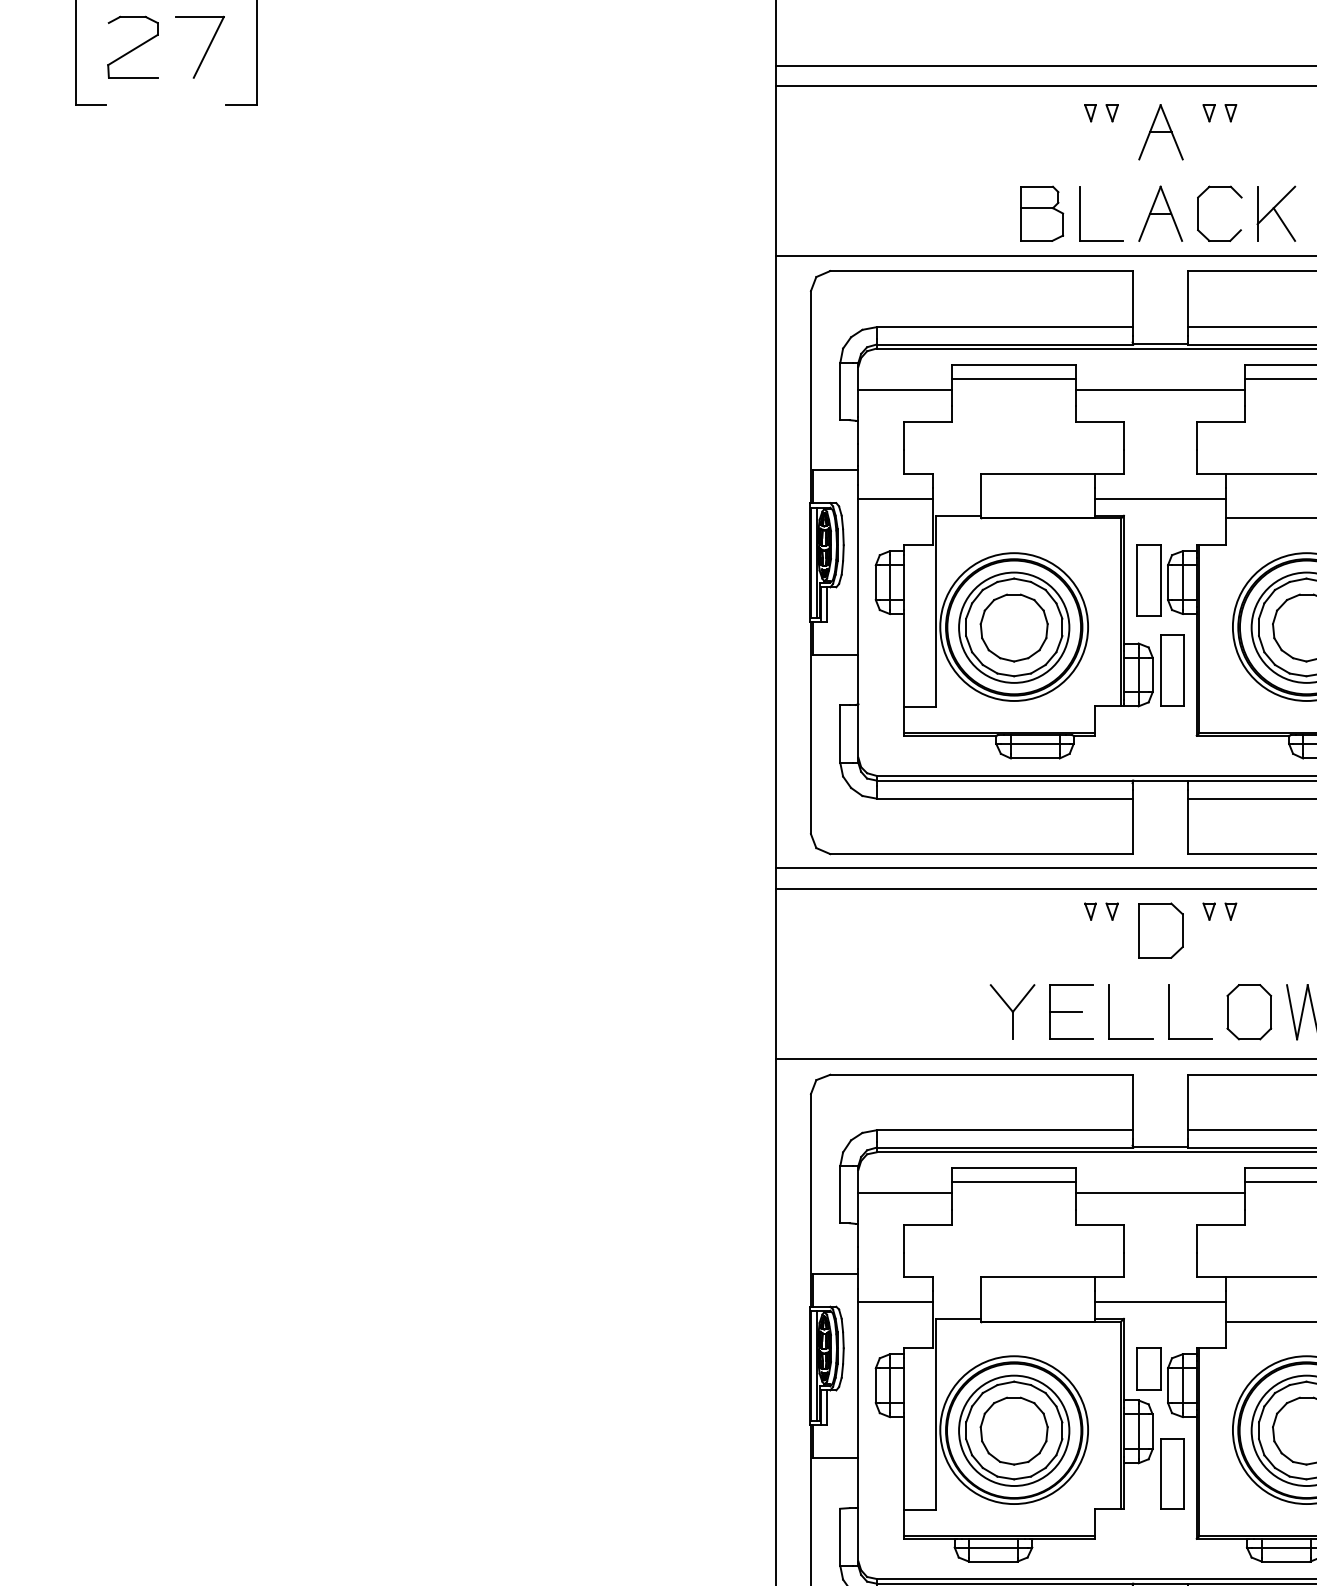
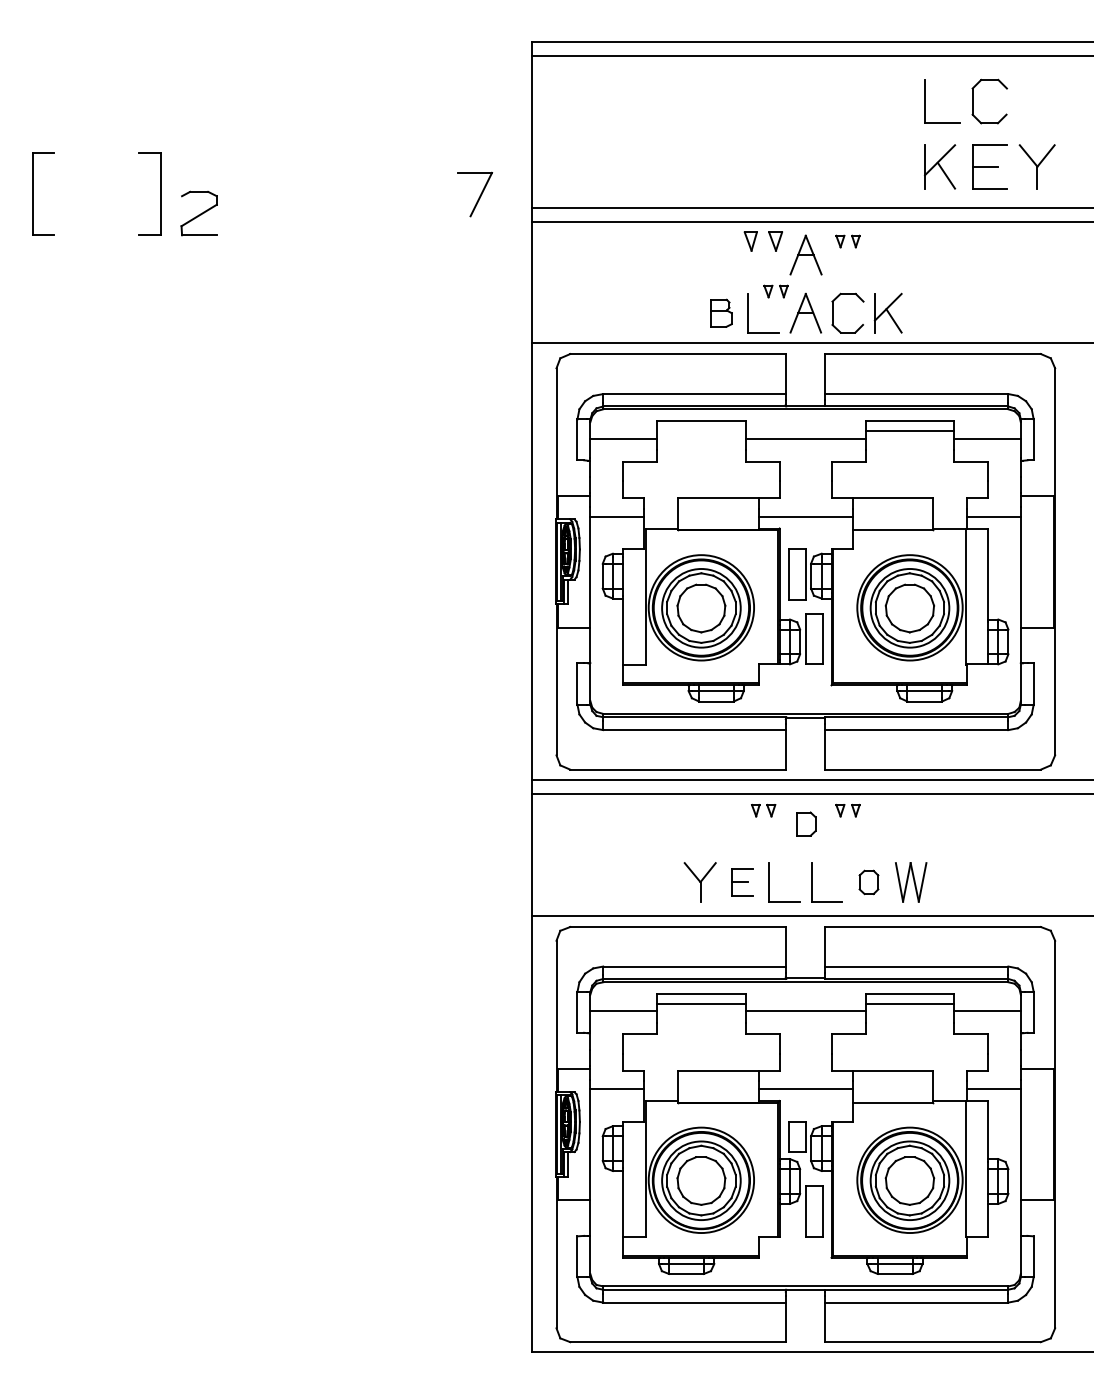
part: (131, 47) -> (198, 213), moved
part: (200, 47) -> (475, 194), moved
part: (1101, 113) -> (763, 241), size x1.6
part: (1118, 183) -> (775, 291), added
part: (1042, 214) -> (721, 313), size x0.7
line: (1014, 379) -> (701, 431), removed
part: (1161, 929) -> (806, 823), size x0.6
part: (1071, 1012) -> (742, 882), size x0.7
part: (1248, 1012) -> (868, 882), size x0.6

